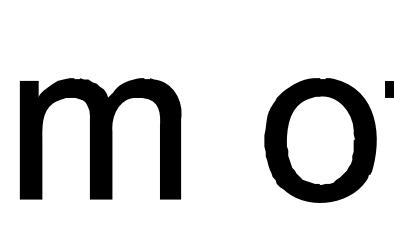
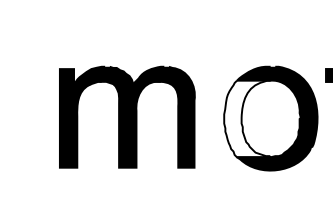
part: (100, 138) -> (127, 116), moved
fill: (292, 140) -> (247, 118), removed

